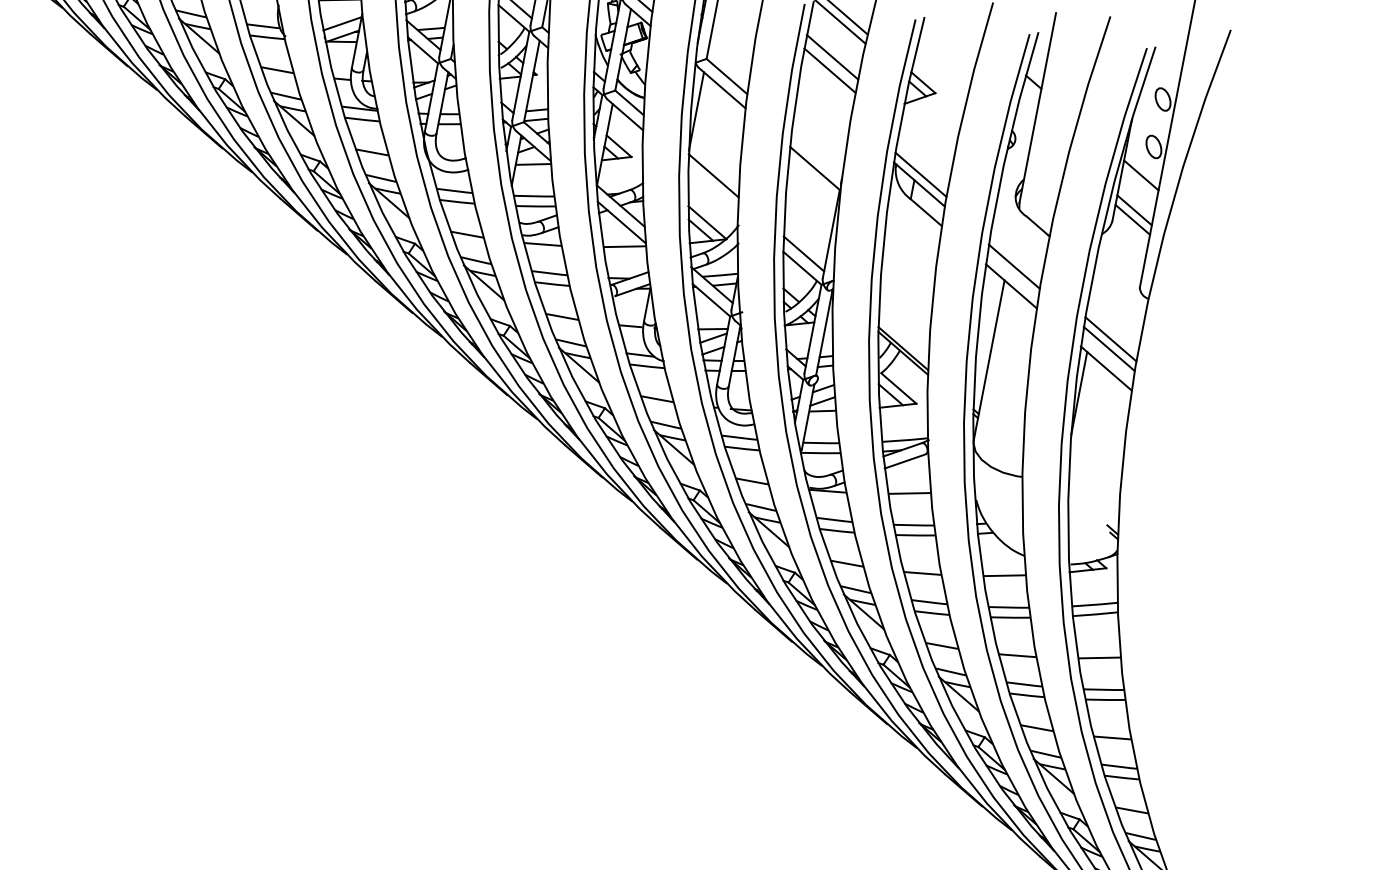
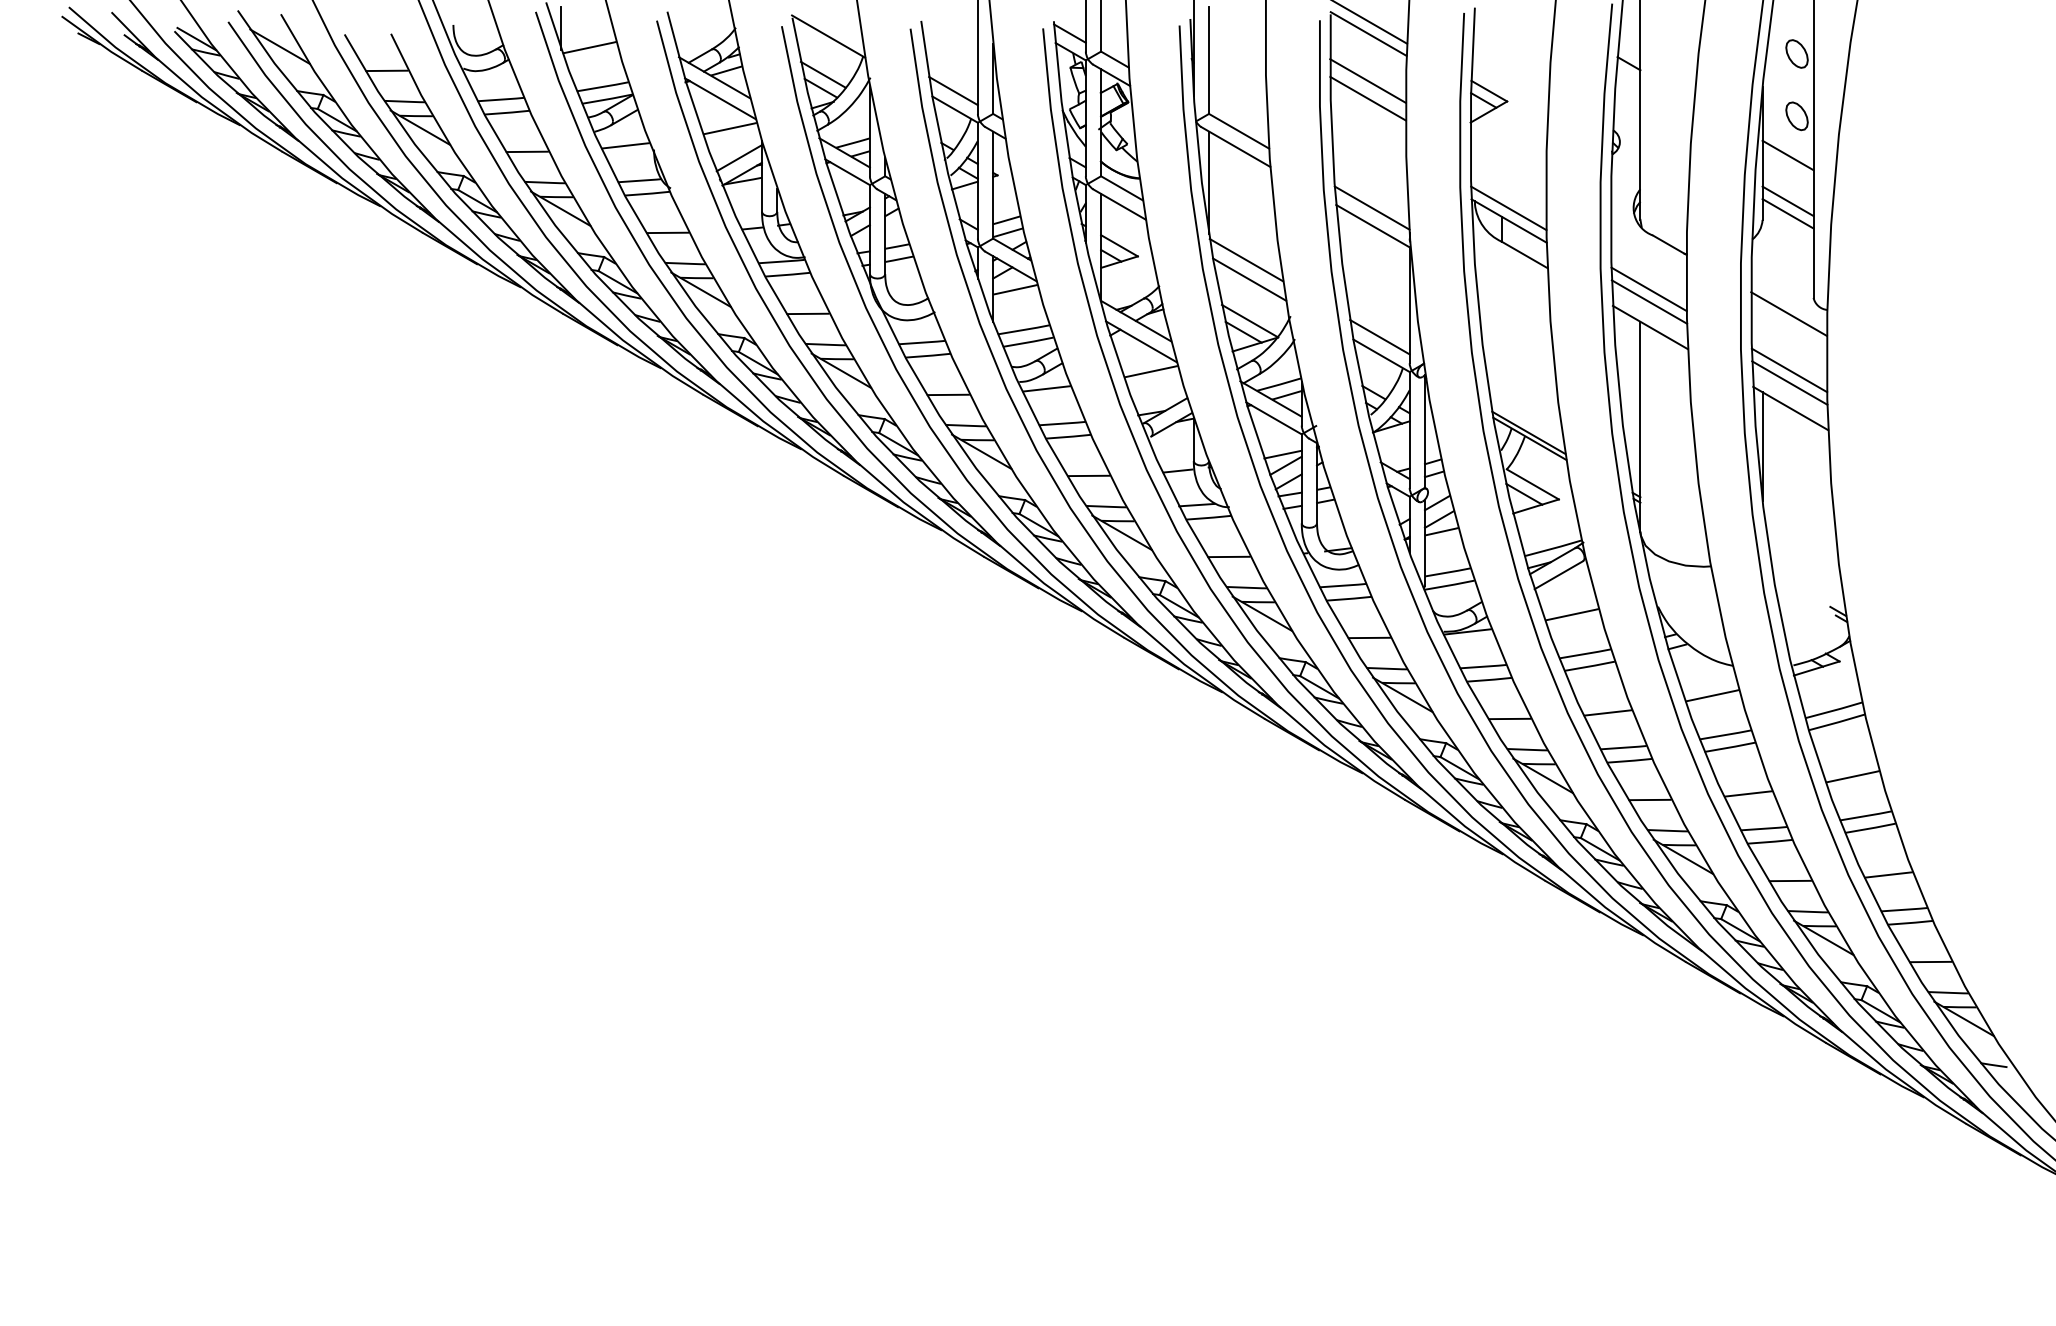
line: (816, 154) -> (1371, 207), added
line: (713, 190) -> (1249, 279), added
line: (1015, 257) -> (1648, 289), added
line: (1118, 295) -> (1788, 313), added

